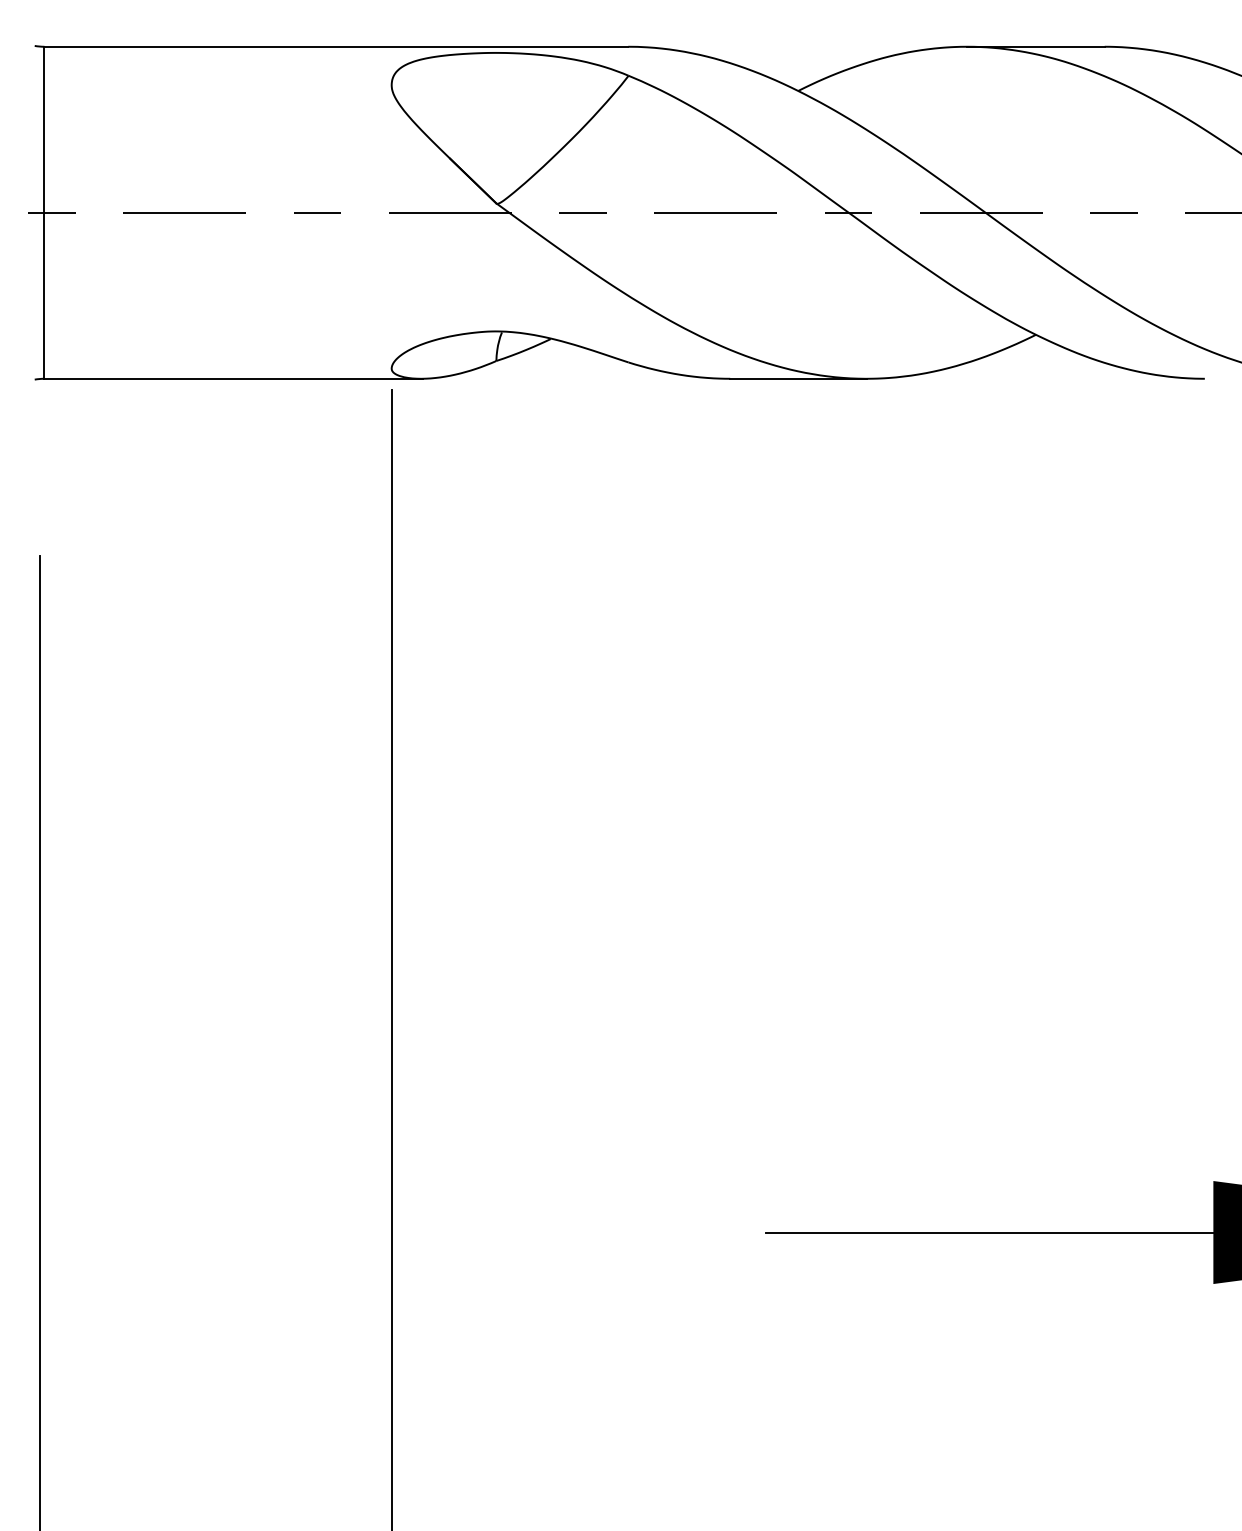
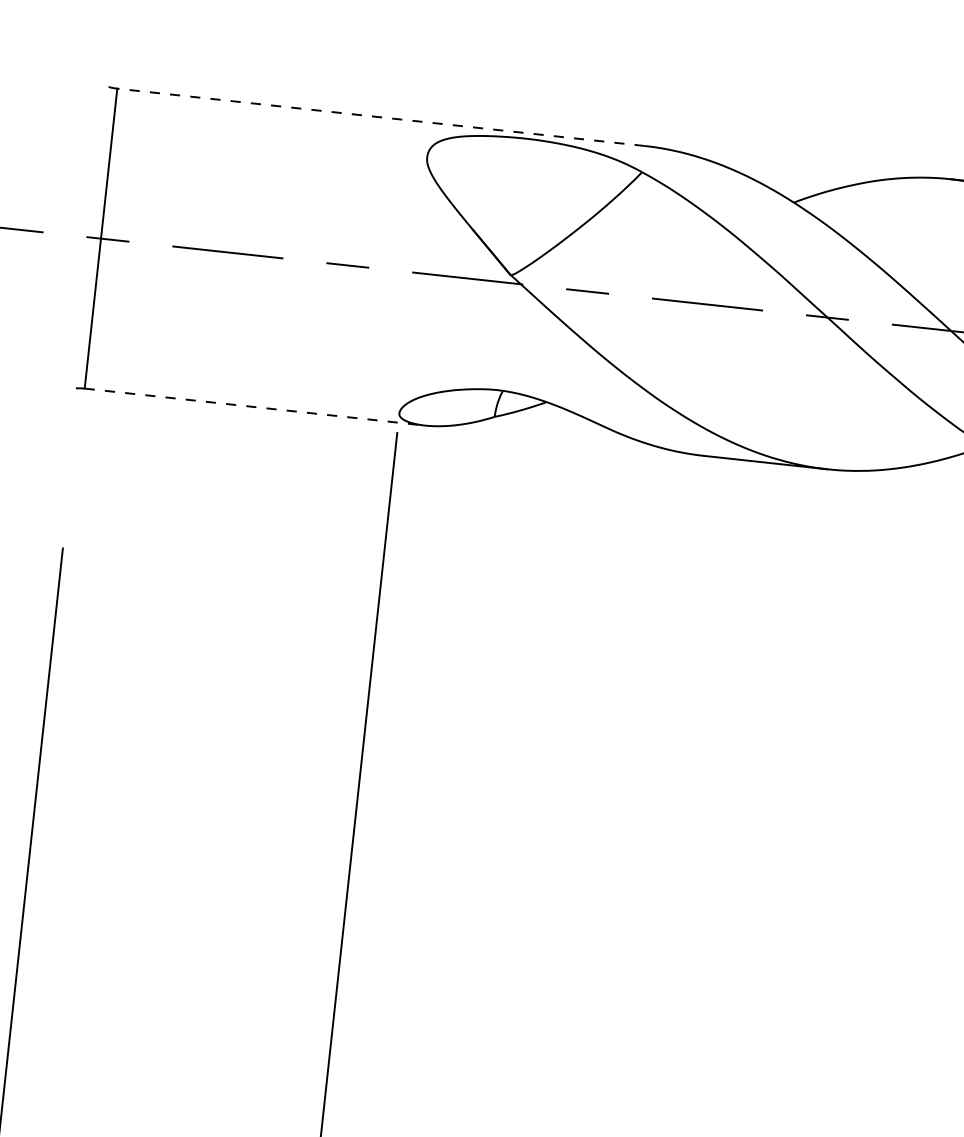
line: (336, 46) -> (381, 117), solid -> dashed
line: (234, 378) -> (256, 406), solid -> dashed

